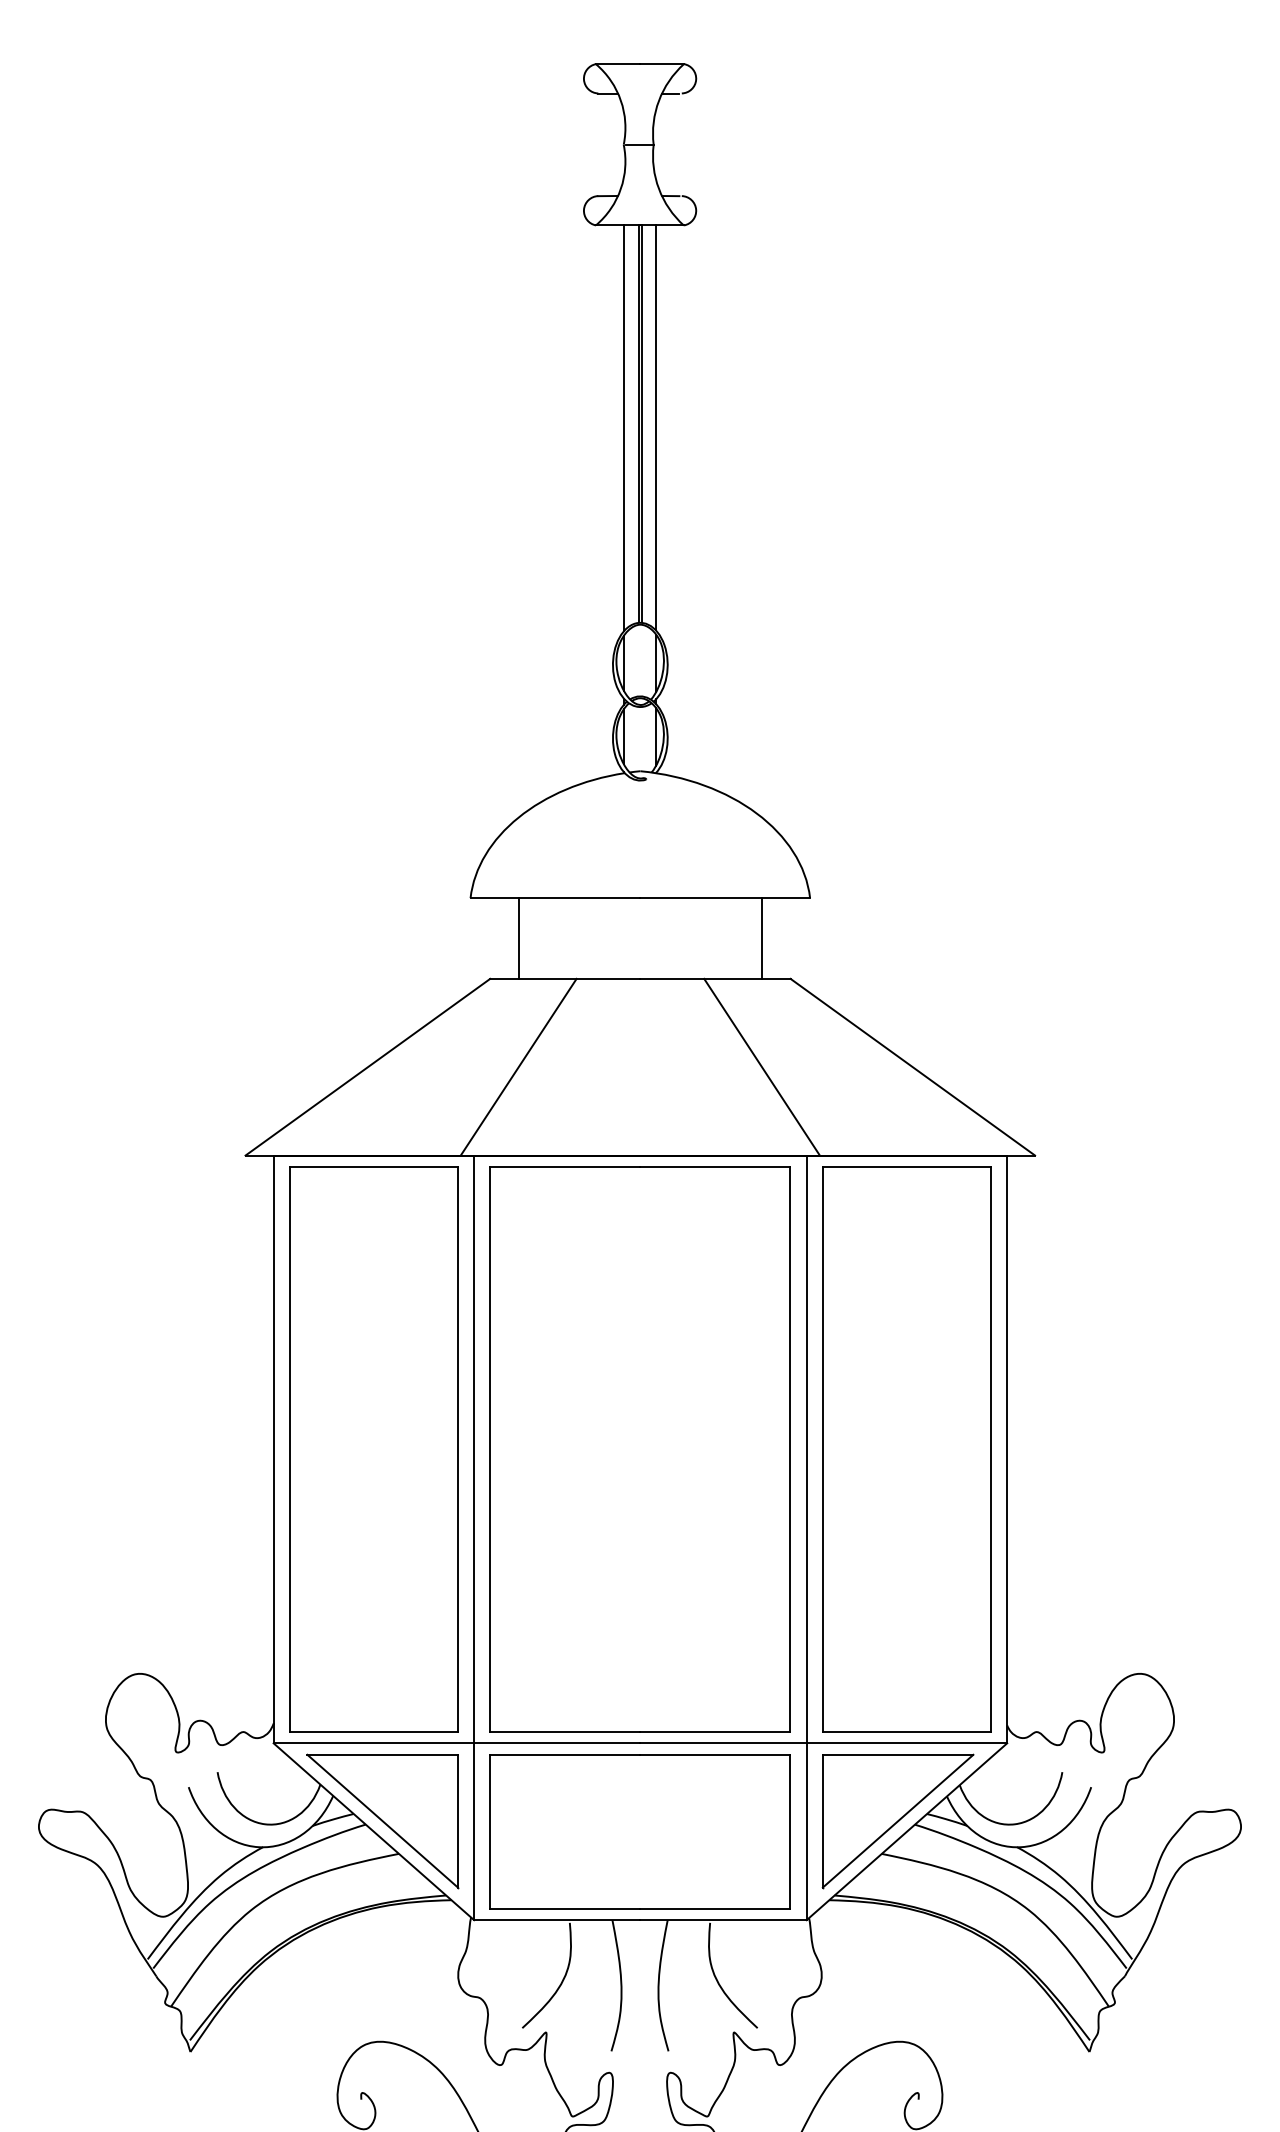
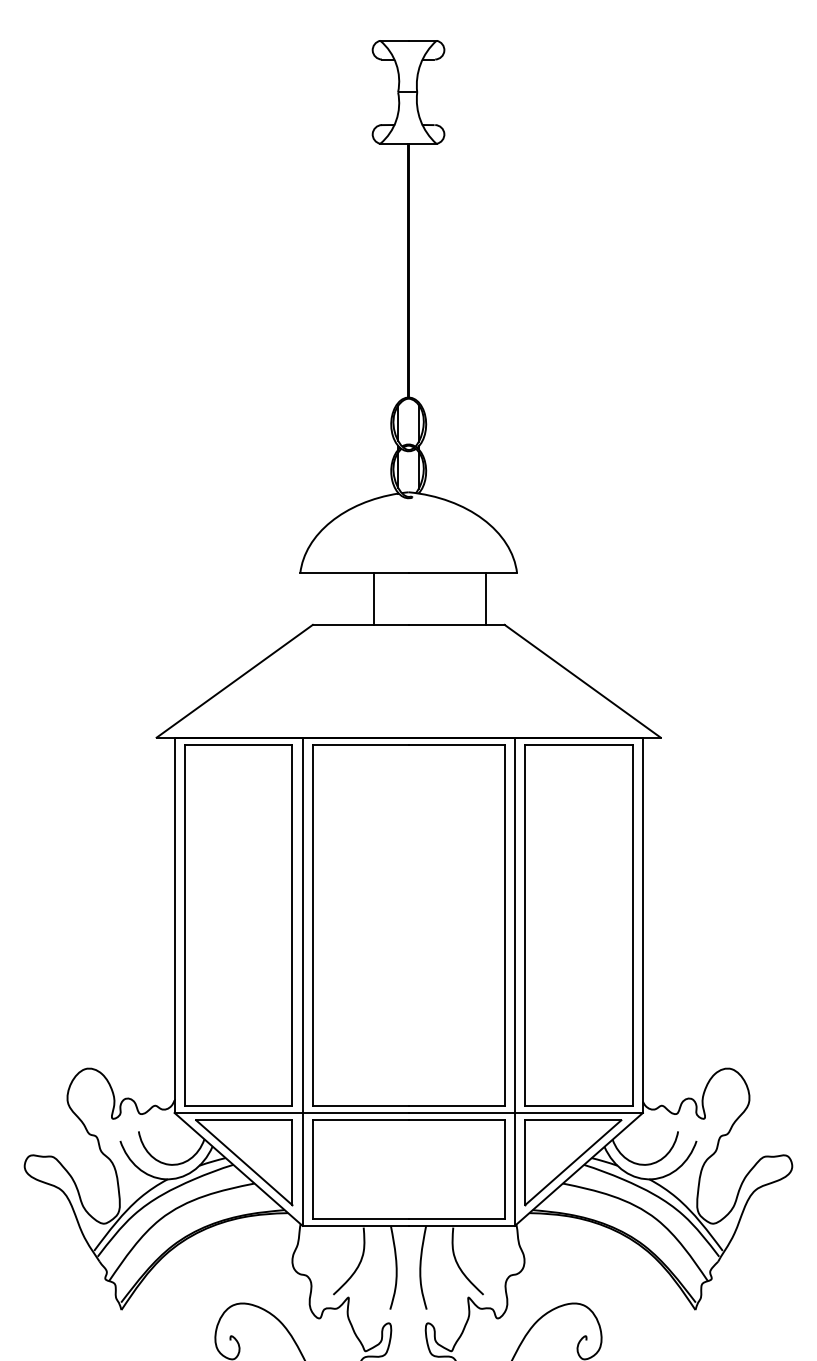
line: (624, 426) -> (398, 272), removed
line: (655, 426) -> (418, 272), removed
line: (517, 937) -> (373, 598), moved
line: (519, 1066) -> (331, 680), removed
line: (762, 1066) -> (486, 680), removed

